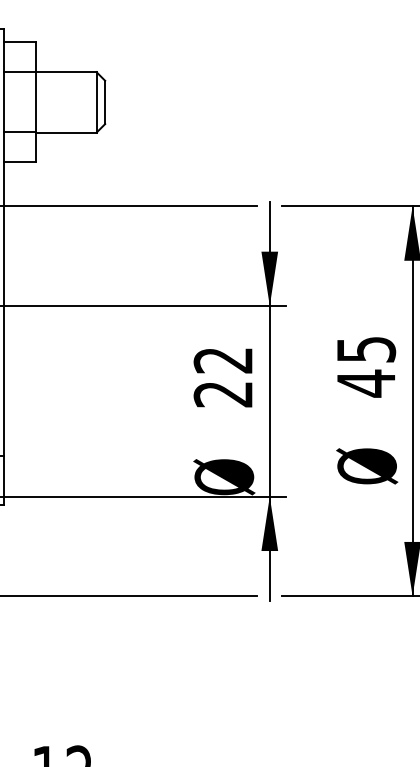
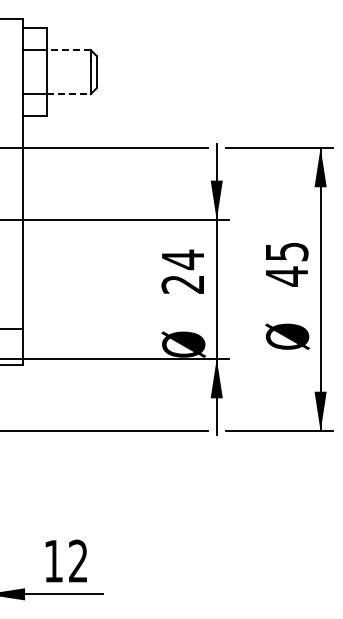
line: (65, 72) -> (68, 50), solid -> dashed
line: (67, 133) -> (69, 94), solid -> dashed
text: (222, 360) -> (182, 259), 22 -> 24

